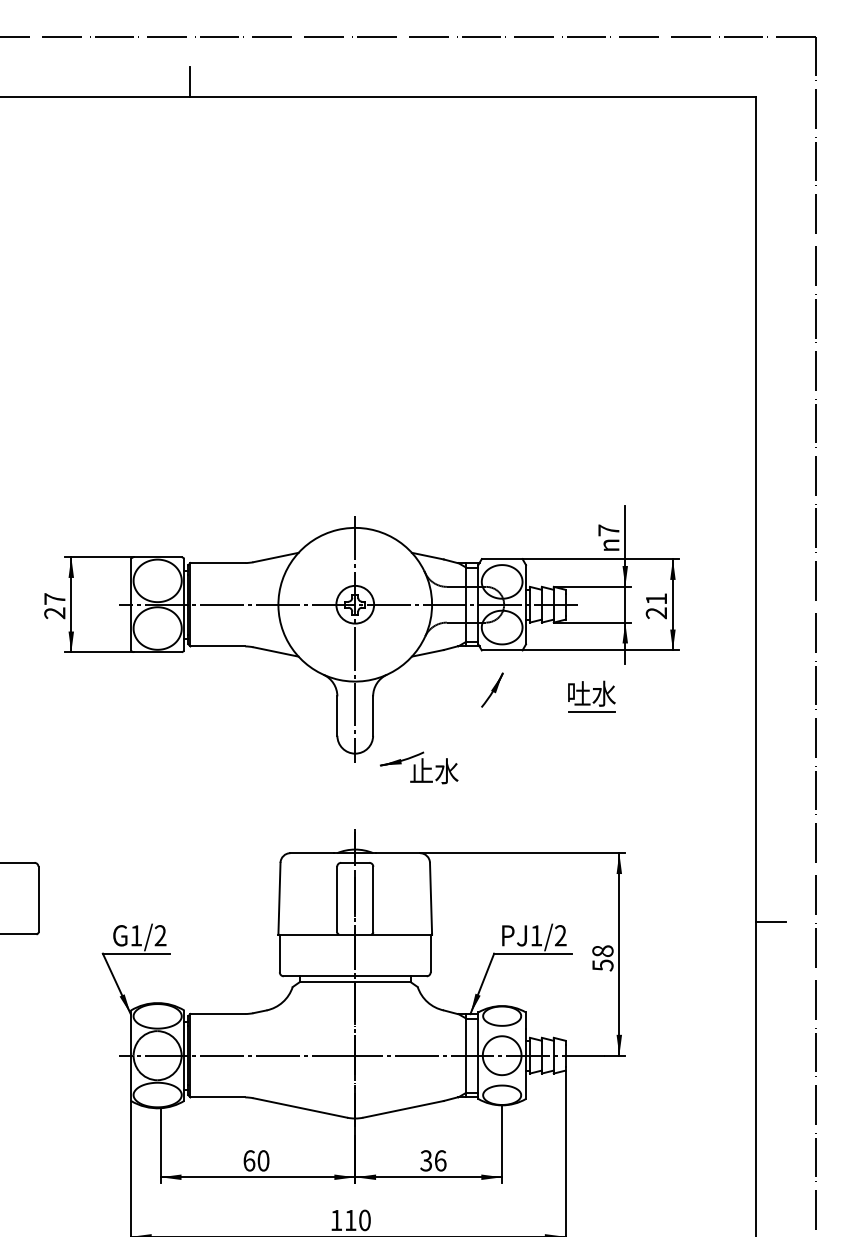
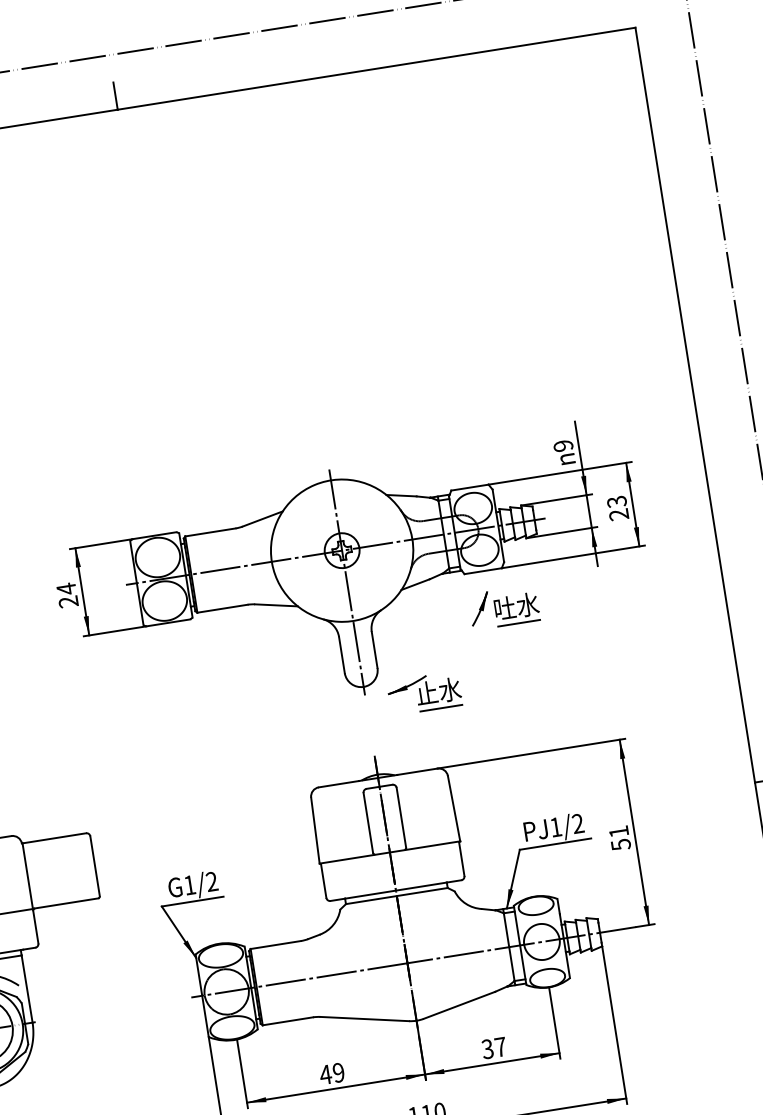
text: (608, 530) -> (563, 446), 7 -> 9
text: (54, 598) -> (66, 588), 27 -> 24
text: (656, 599) -> (617, 502), 21 -> 23
part: (591, 696) -> (516, 609), moved
line: (434, 789) -> (441, 708), added
text: (602, 951) -> (618, 832), 58 -> 51
text: (255, 1160) -> (331, 1073), 60 -> 49
text: (440, 1160) -> (500, 1046), 36 -> 37

